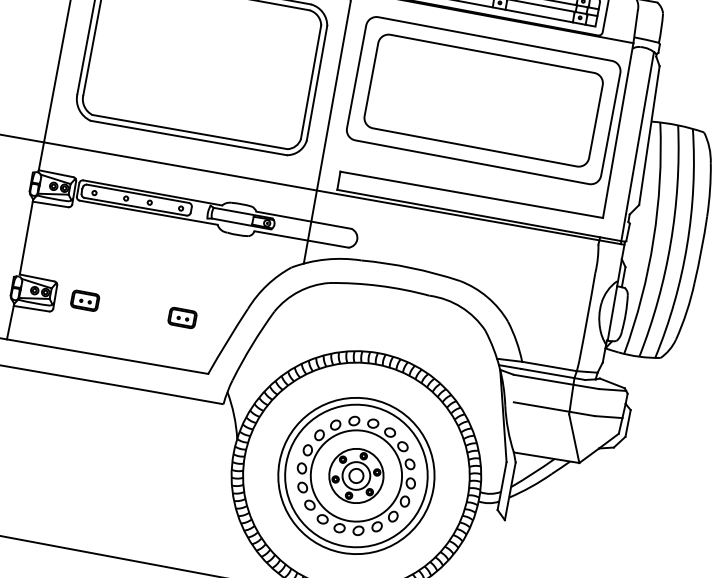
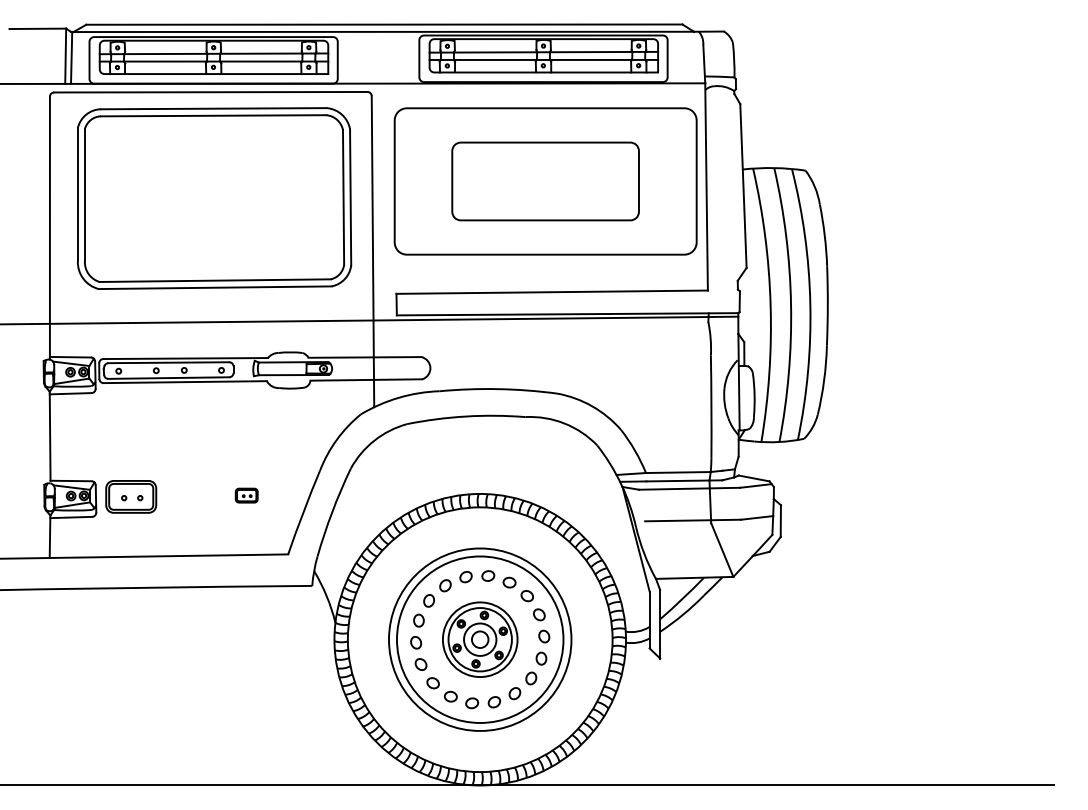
part: (483, 100) -> (545, 181), size x0.7
line: (636, 147) -> (731, 202), removed
part: (84, 300) -> (130, 496), size x1.6
part: (182, 317) -> (246, 495), size x0.7
circle: (355, 475) -> (479, 639), size x0.7

